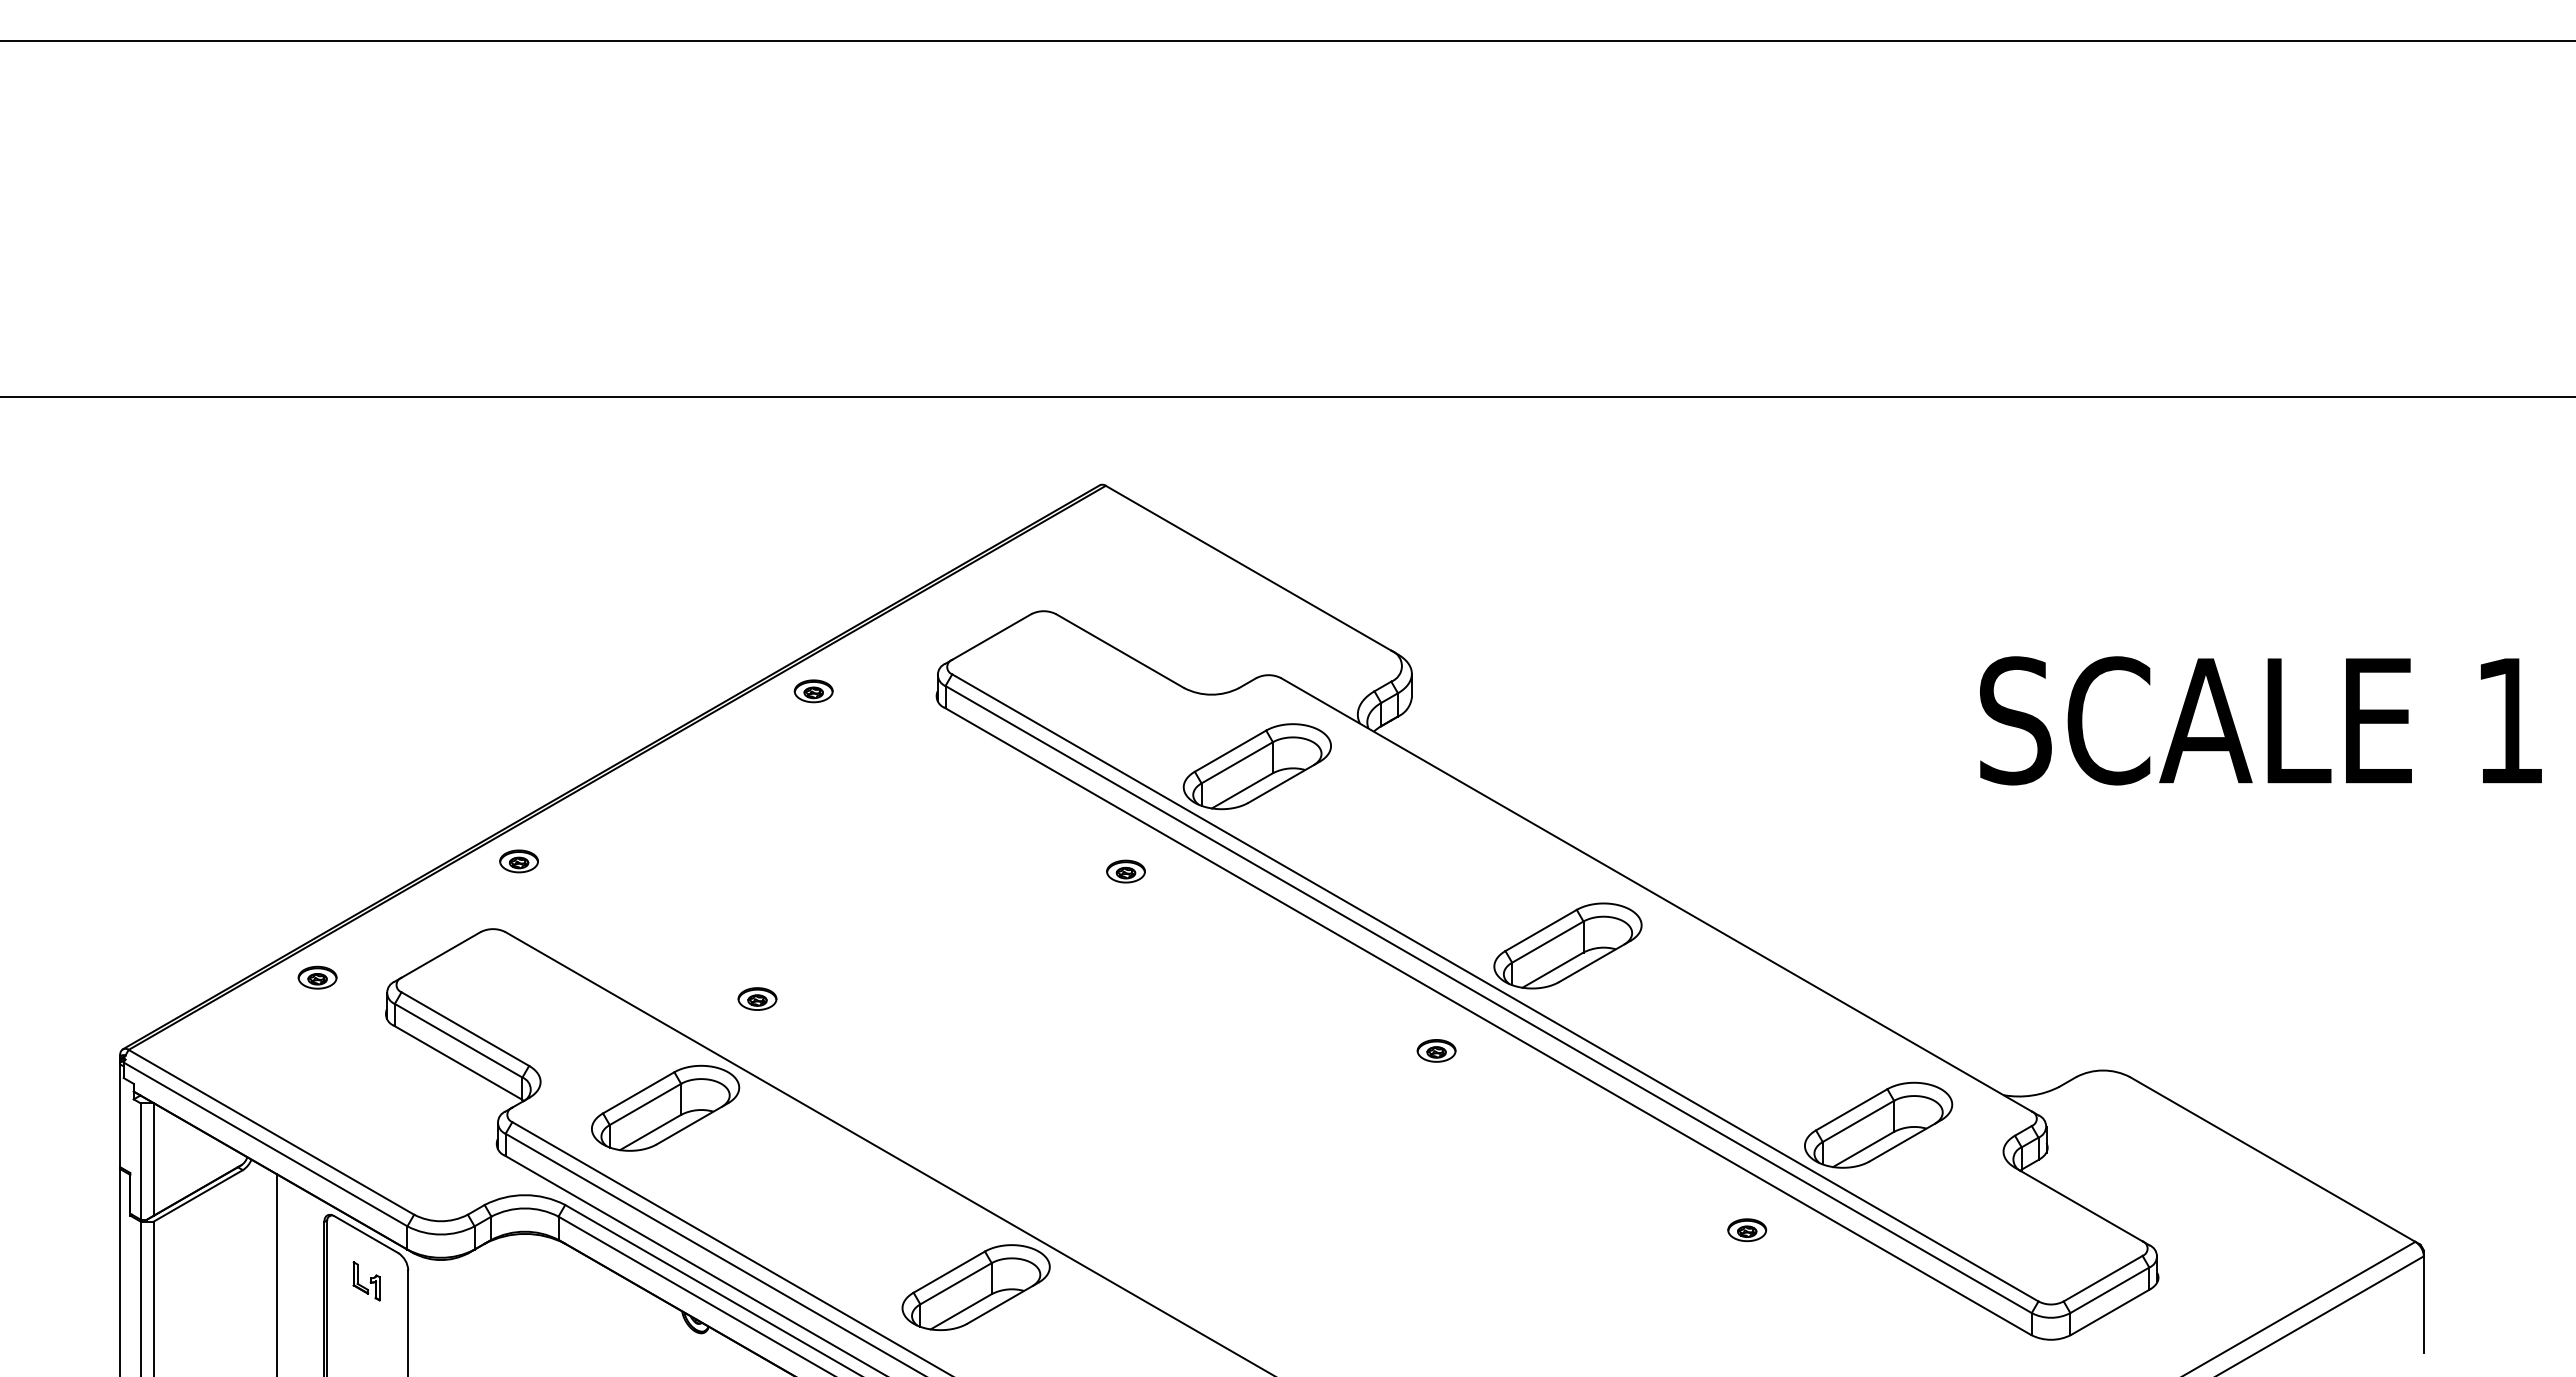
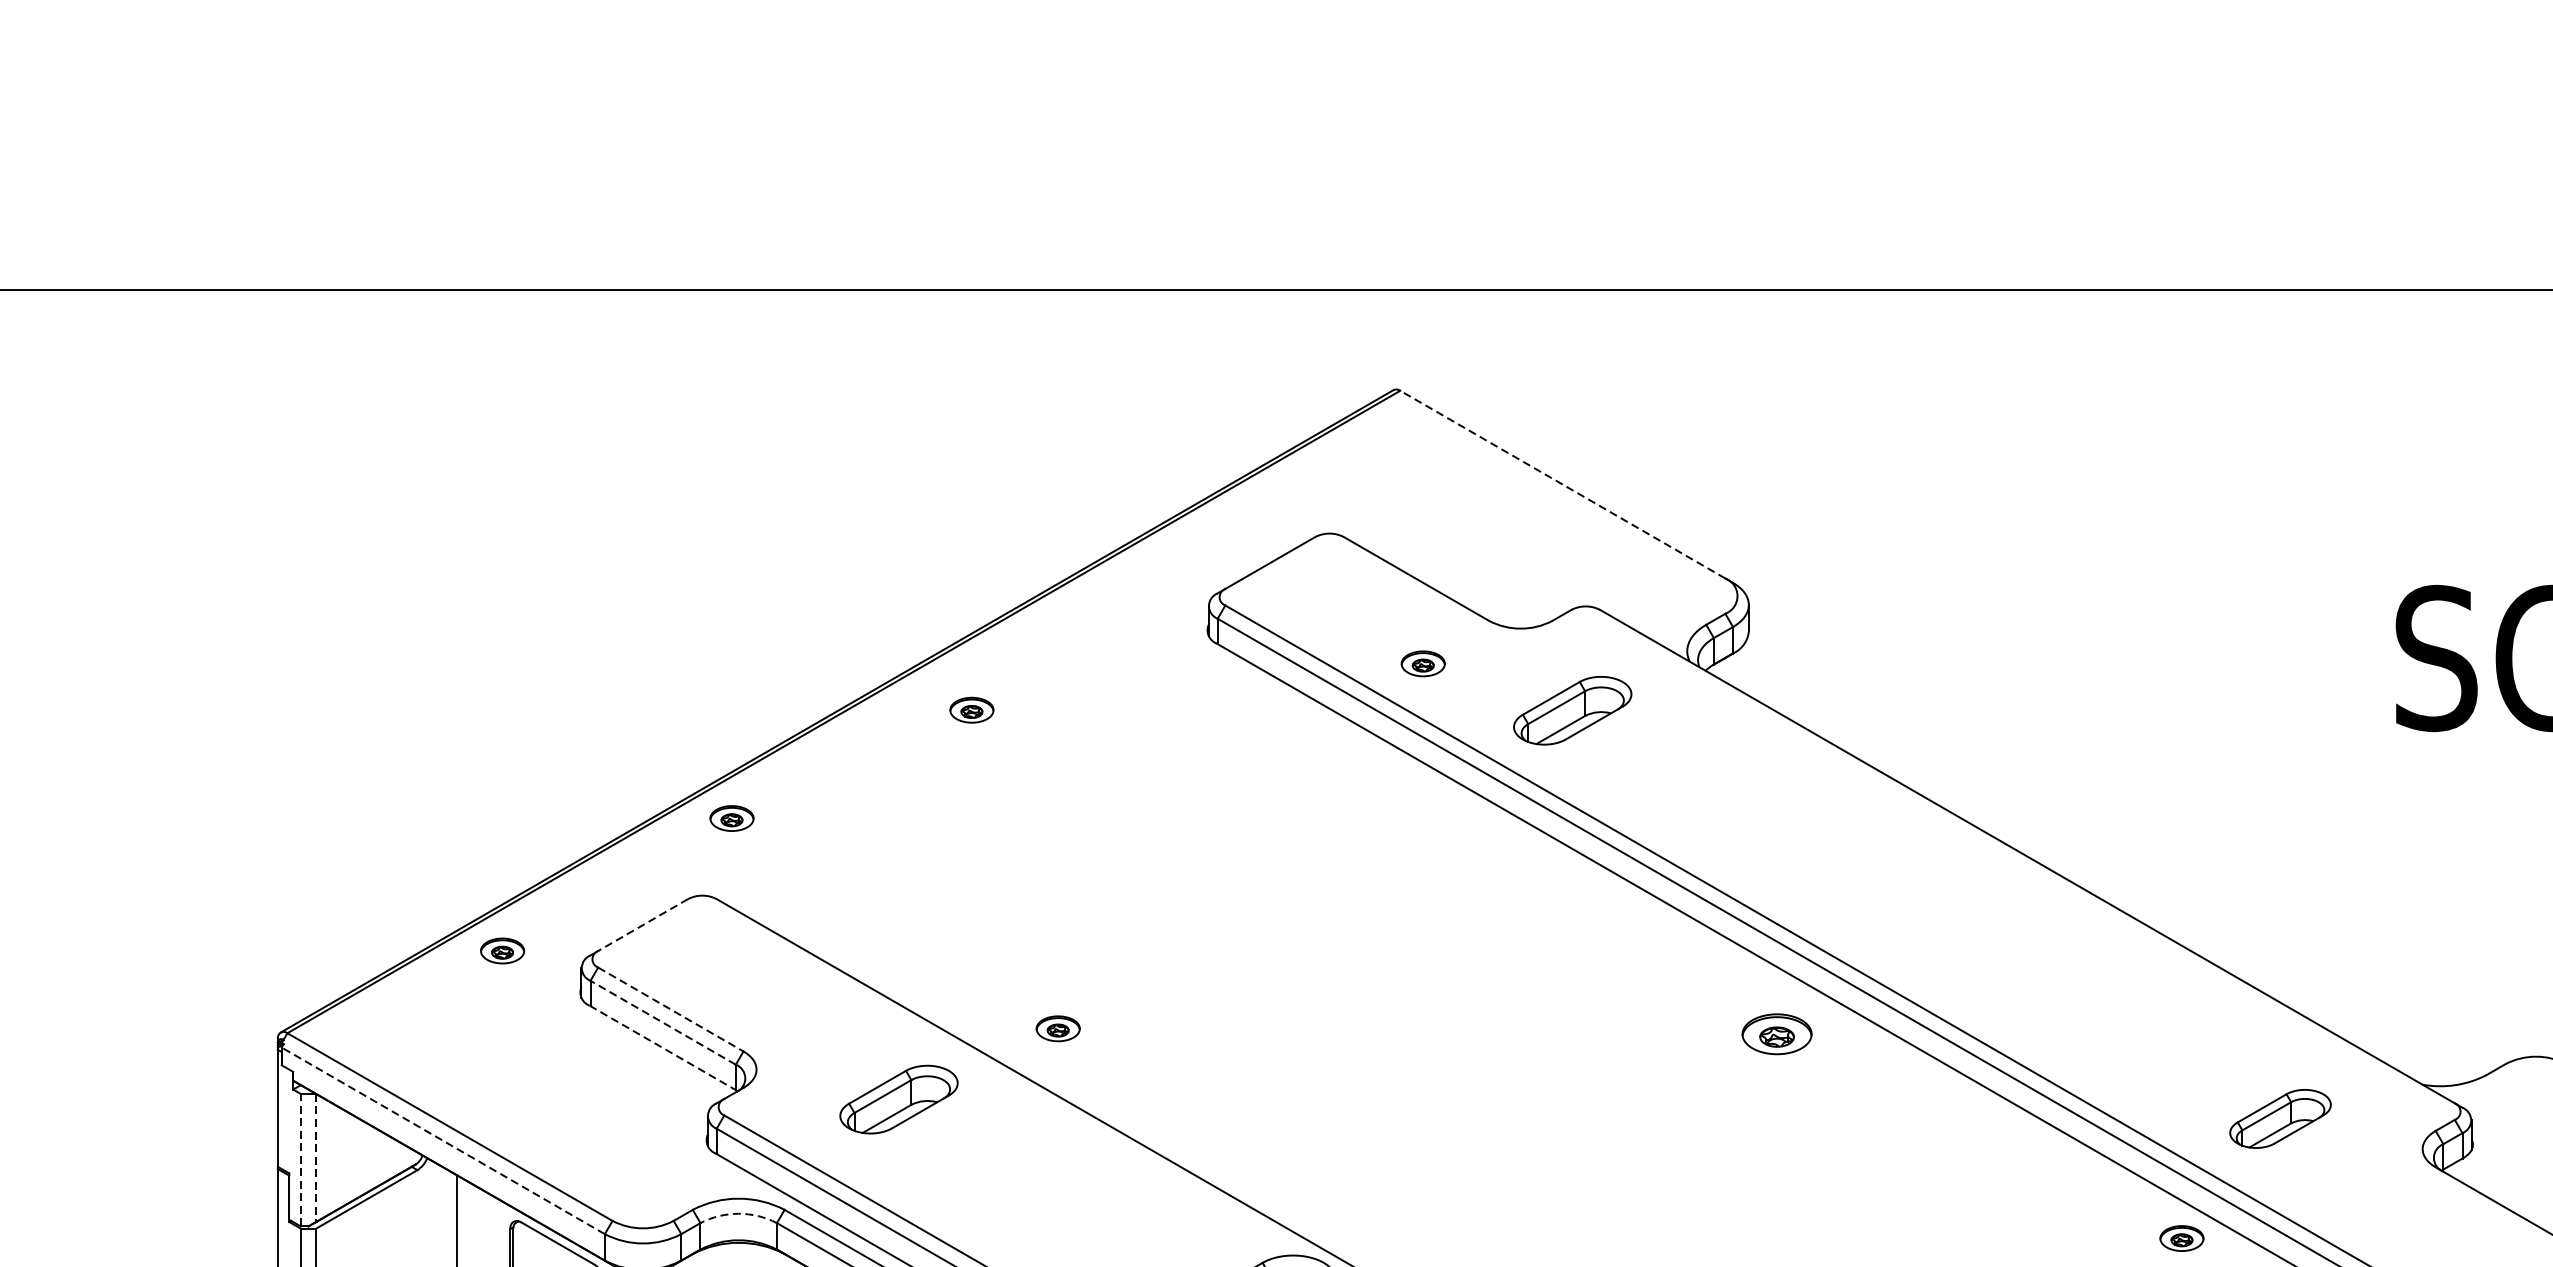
line: (1248, 568) -> (1562, 484), solid -> dashed
part: (813, 691) -> (971, 710), moved
part: (1256, 766) -> (1571, 710), size x0.7
part: (1125, 871) -> (1422, 663), moved
part: (1567, 945) -> (1926, 914), removed
line: (441, 954) -> (643, 924), solid -> dashed
part: (757, 998) -> (1058, 1028), moved
line: (465, 1029) -> (670, 1009), solid -> dashed
line: (458, 1040) -> (663, 1022), solid -> dashed
part: (1436, 1050) -> (1776, 1033), size x1.6
line: (457, 1062) -> (661, 1047), solid -> dashed
part: (665, 1107) -> (898, 1098), size x0.7
part: (1878, 1124) -> (2280, 1118), size x0.6
line: (265, 1144) -> (443, 1140), solid -> dashed
line: (153, 1159) -> (315, 1158), solid -> dashed
line: (140, 1160) -> (300, 1159), solid -> dashed
arc: (524, 1208) -> (738, 1213), solid -> dashed
part: (1747, 1230) -> (2182, 1238), moved

